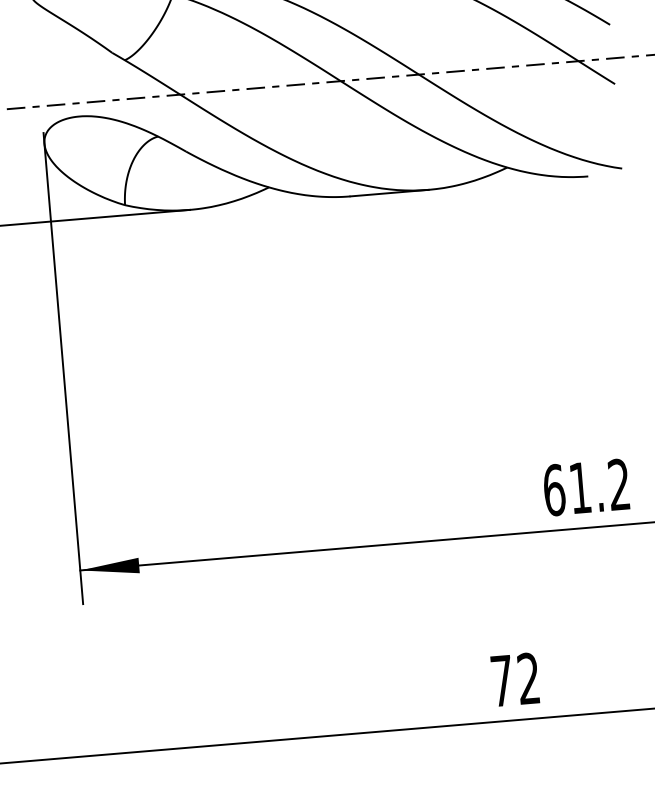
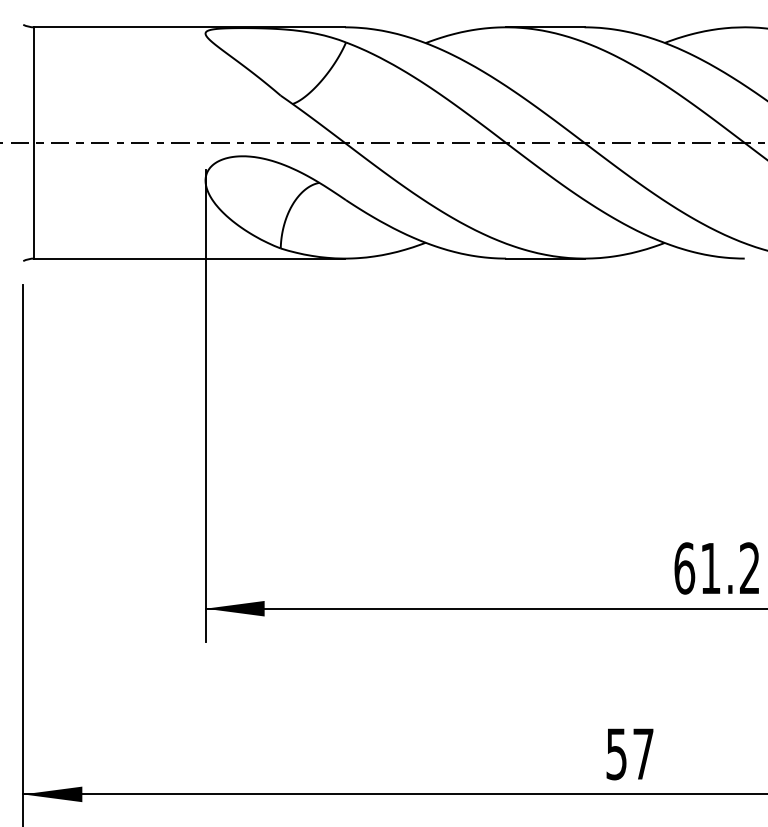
text: (514, 680) -> (629, 754), 72 -> 57

